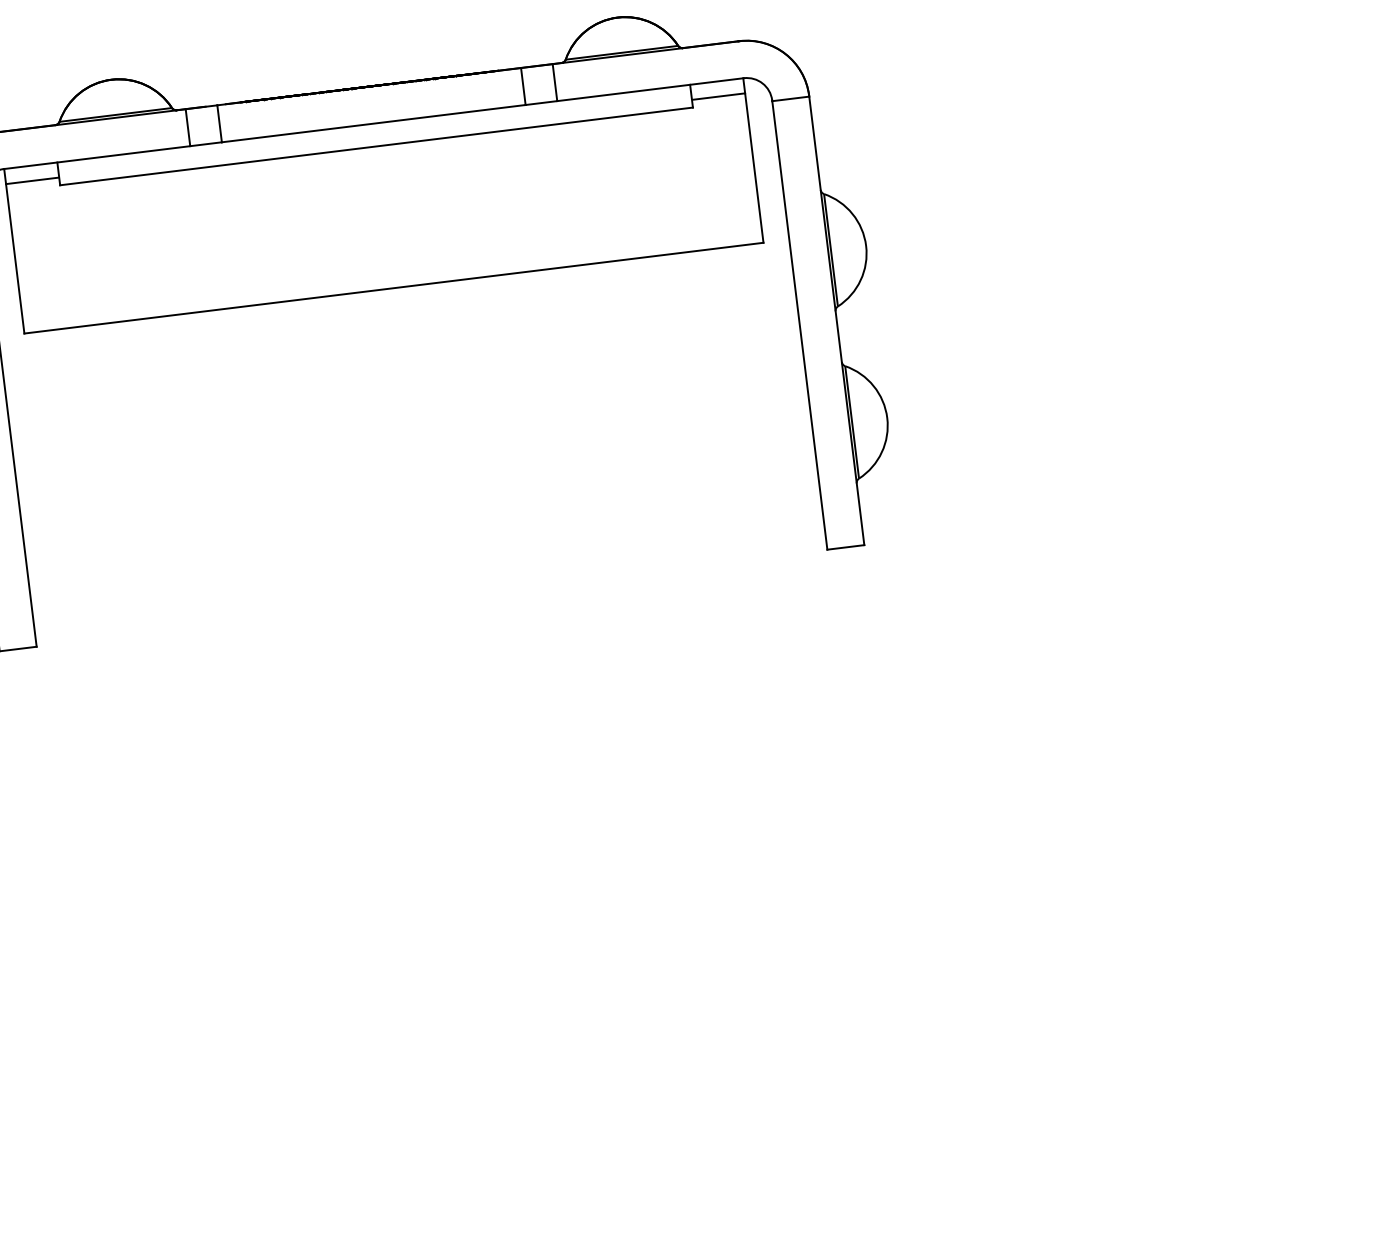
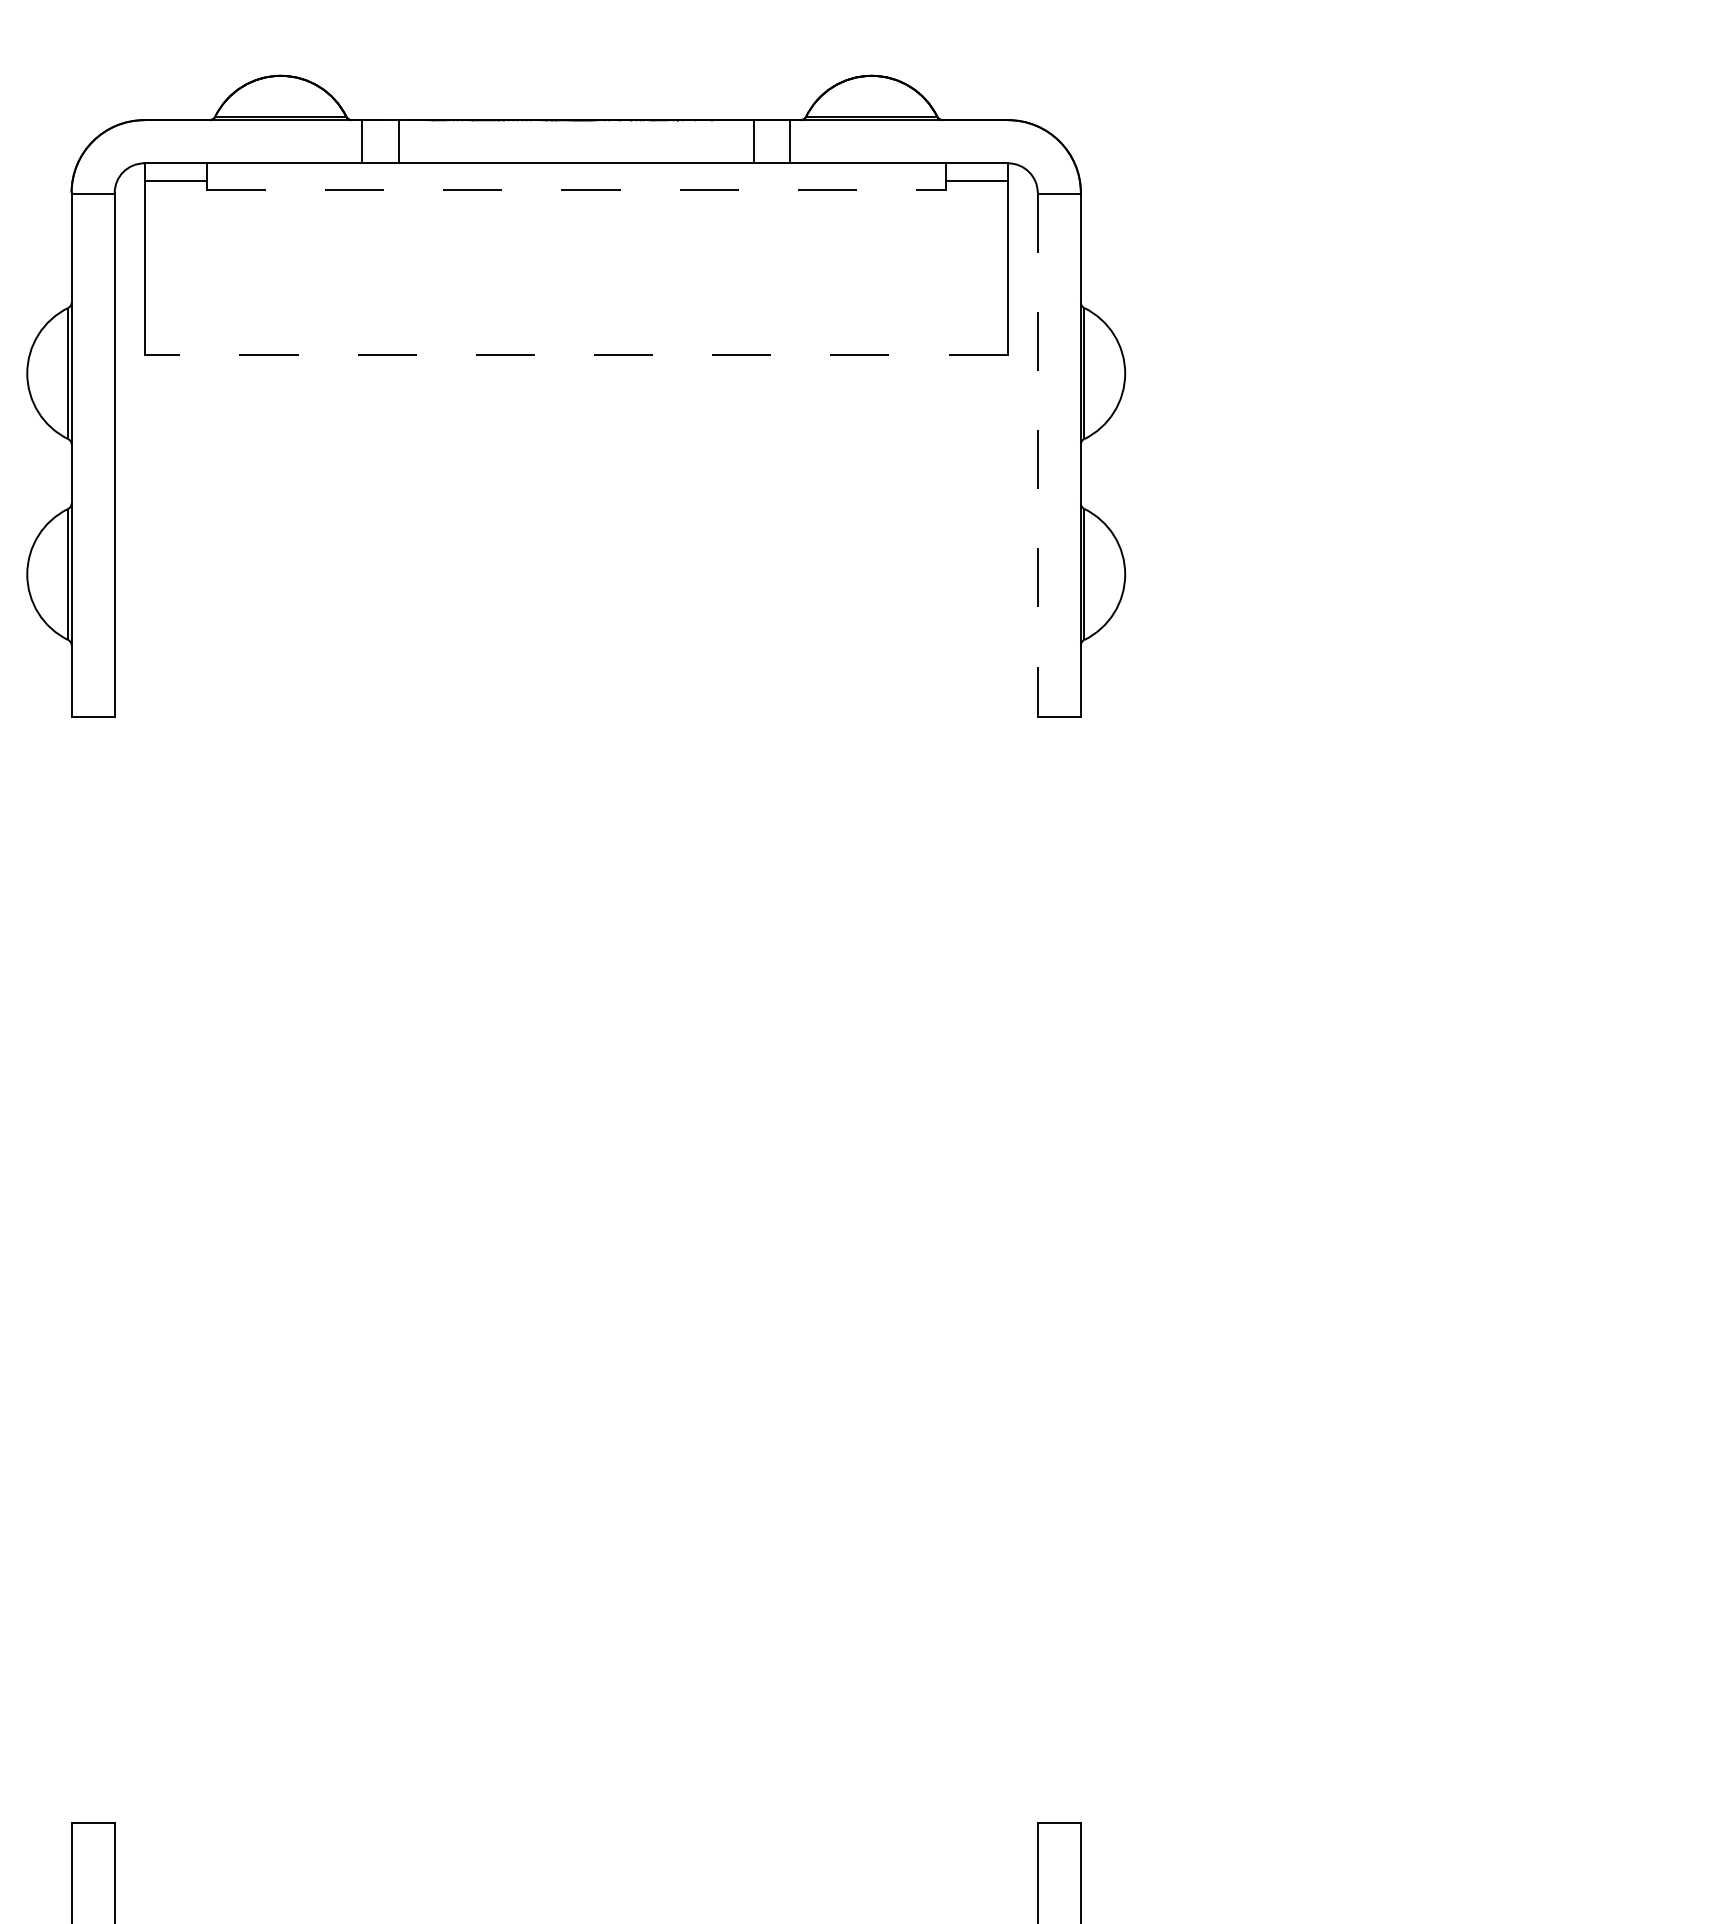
line: (376, 146) -> (576, 189), solid -> dashed
line: (393, 288) -> (575, 355), solid -> dashed
line: (799, 325) -> (1037, 455), solid -> dashed

